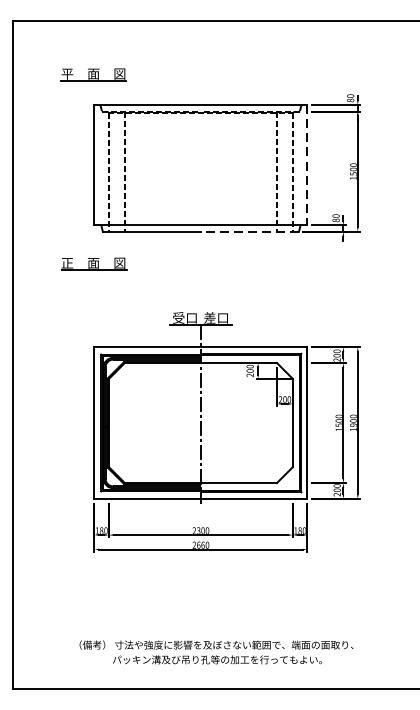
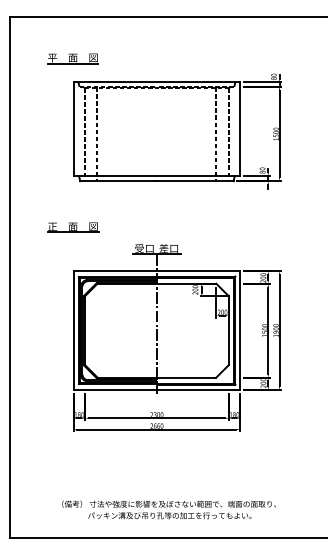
line: (307, 165) -> (240, 129), dashed -> solid
line: (249, 232) -> (194, 181), dashed -> solid
part: (94, 264) -> (73, 227), moved

